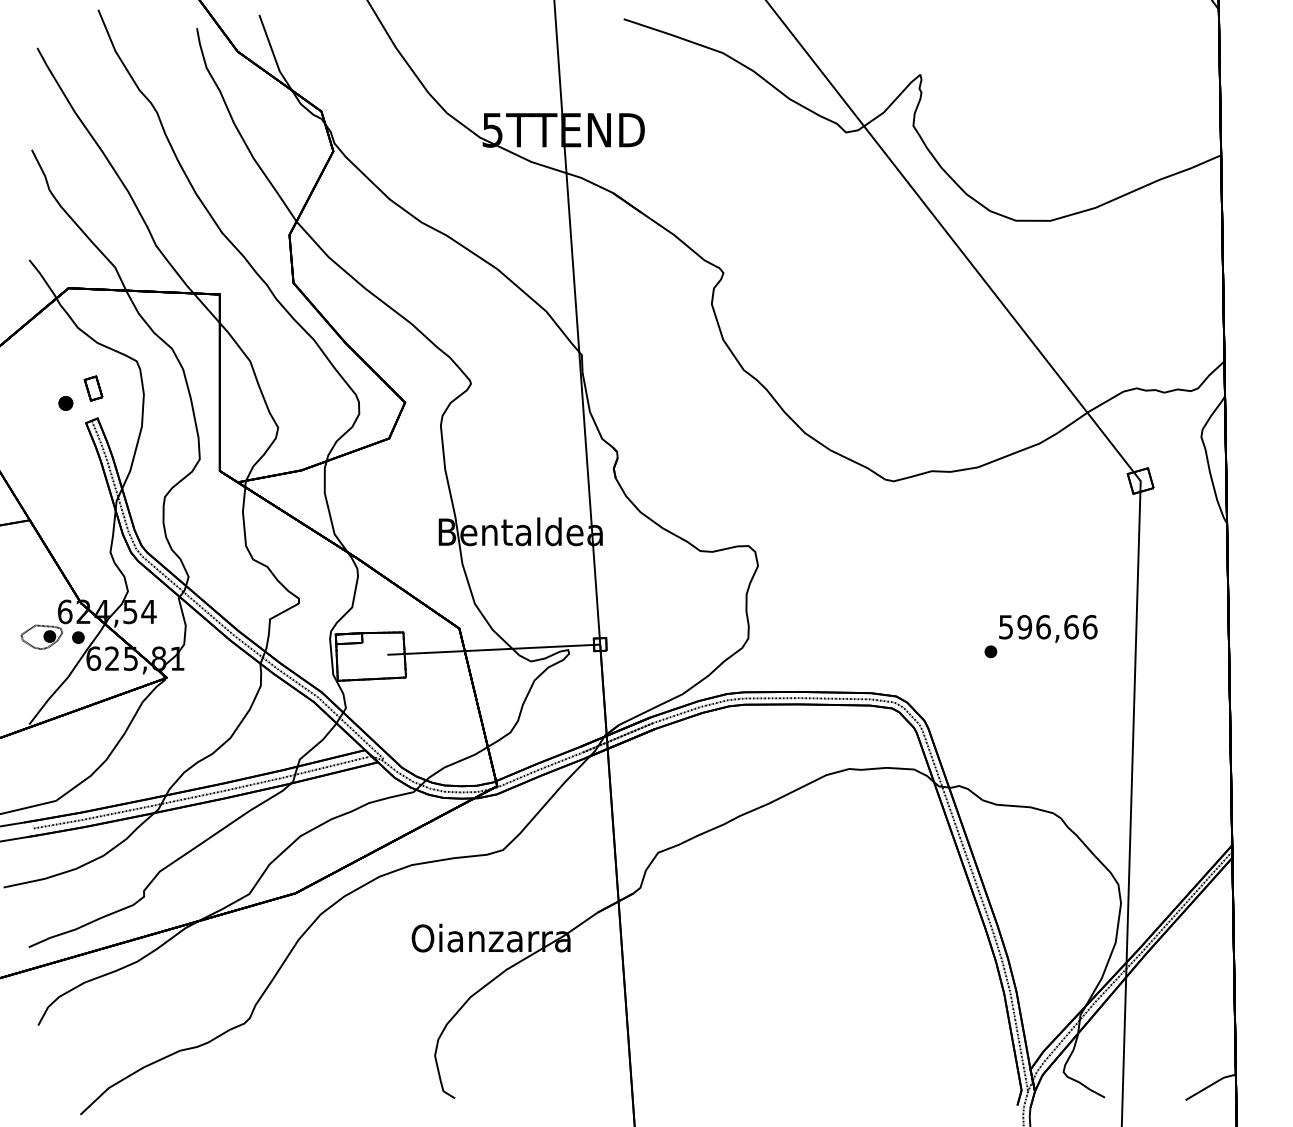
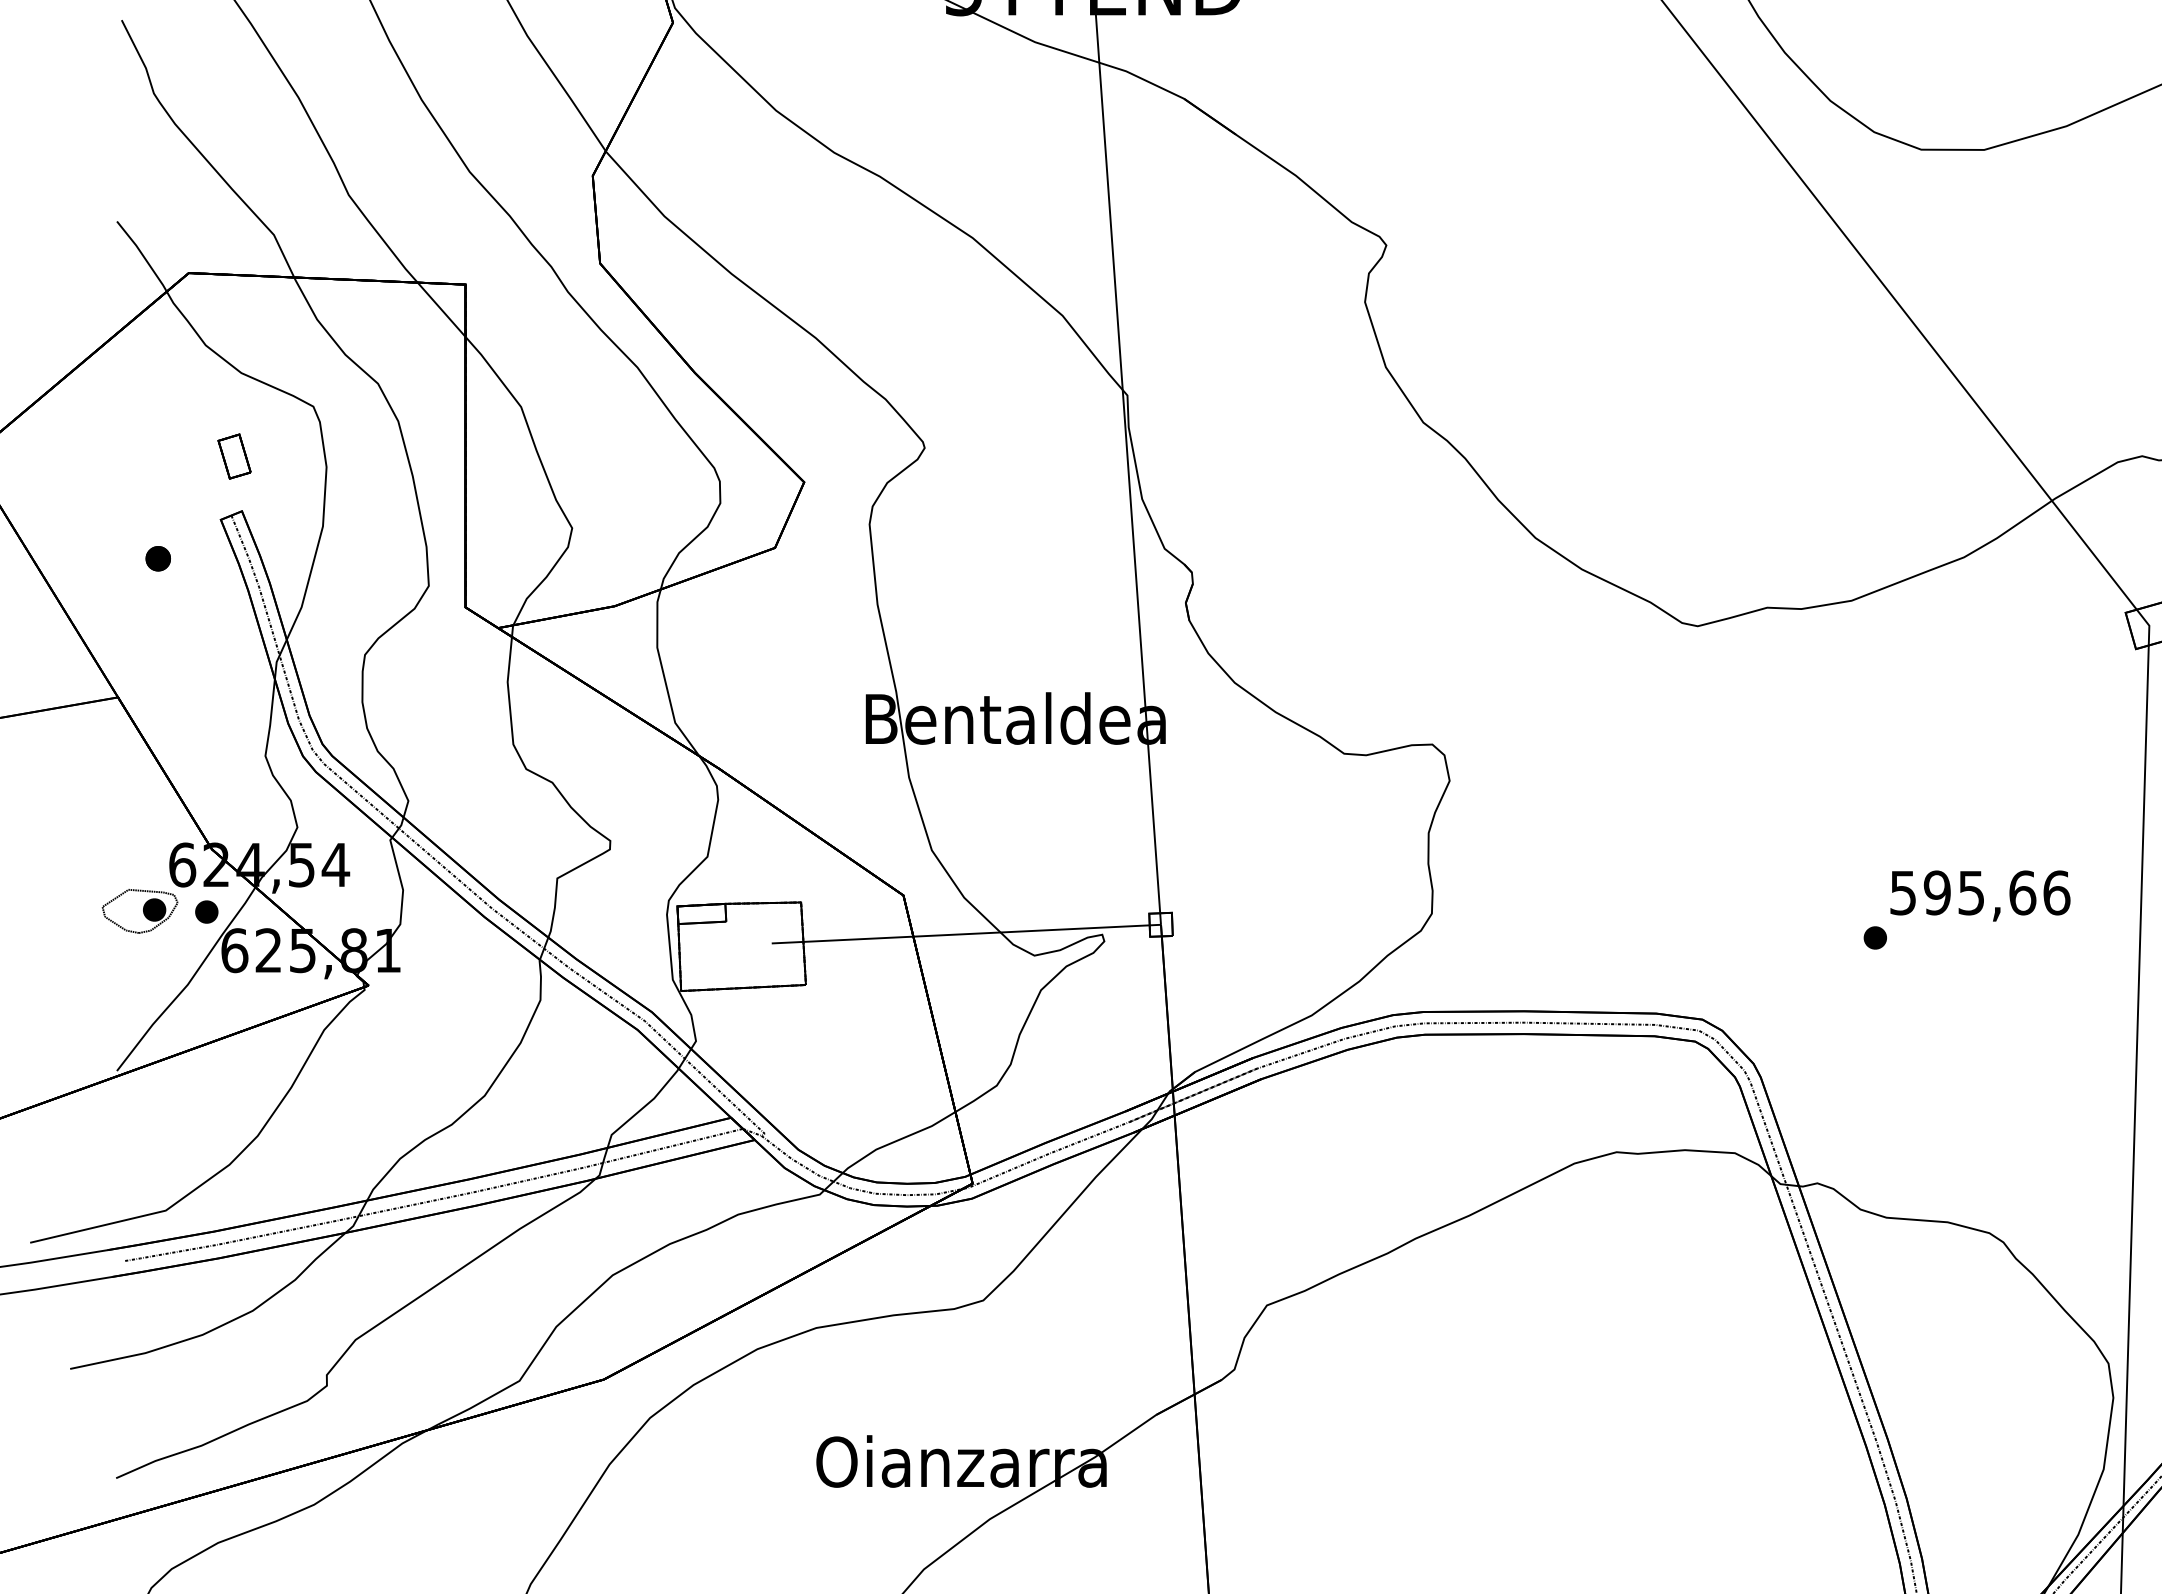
part: (65, 403) -> (157, 558), moved
text: (1043, 627) -> (1971, 893), 596,66 -> 595,66

